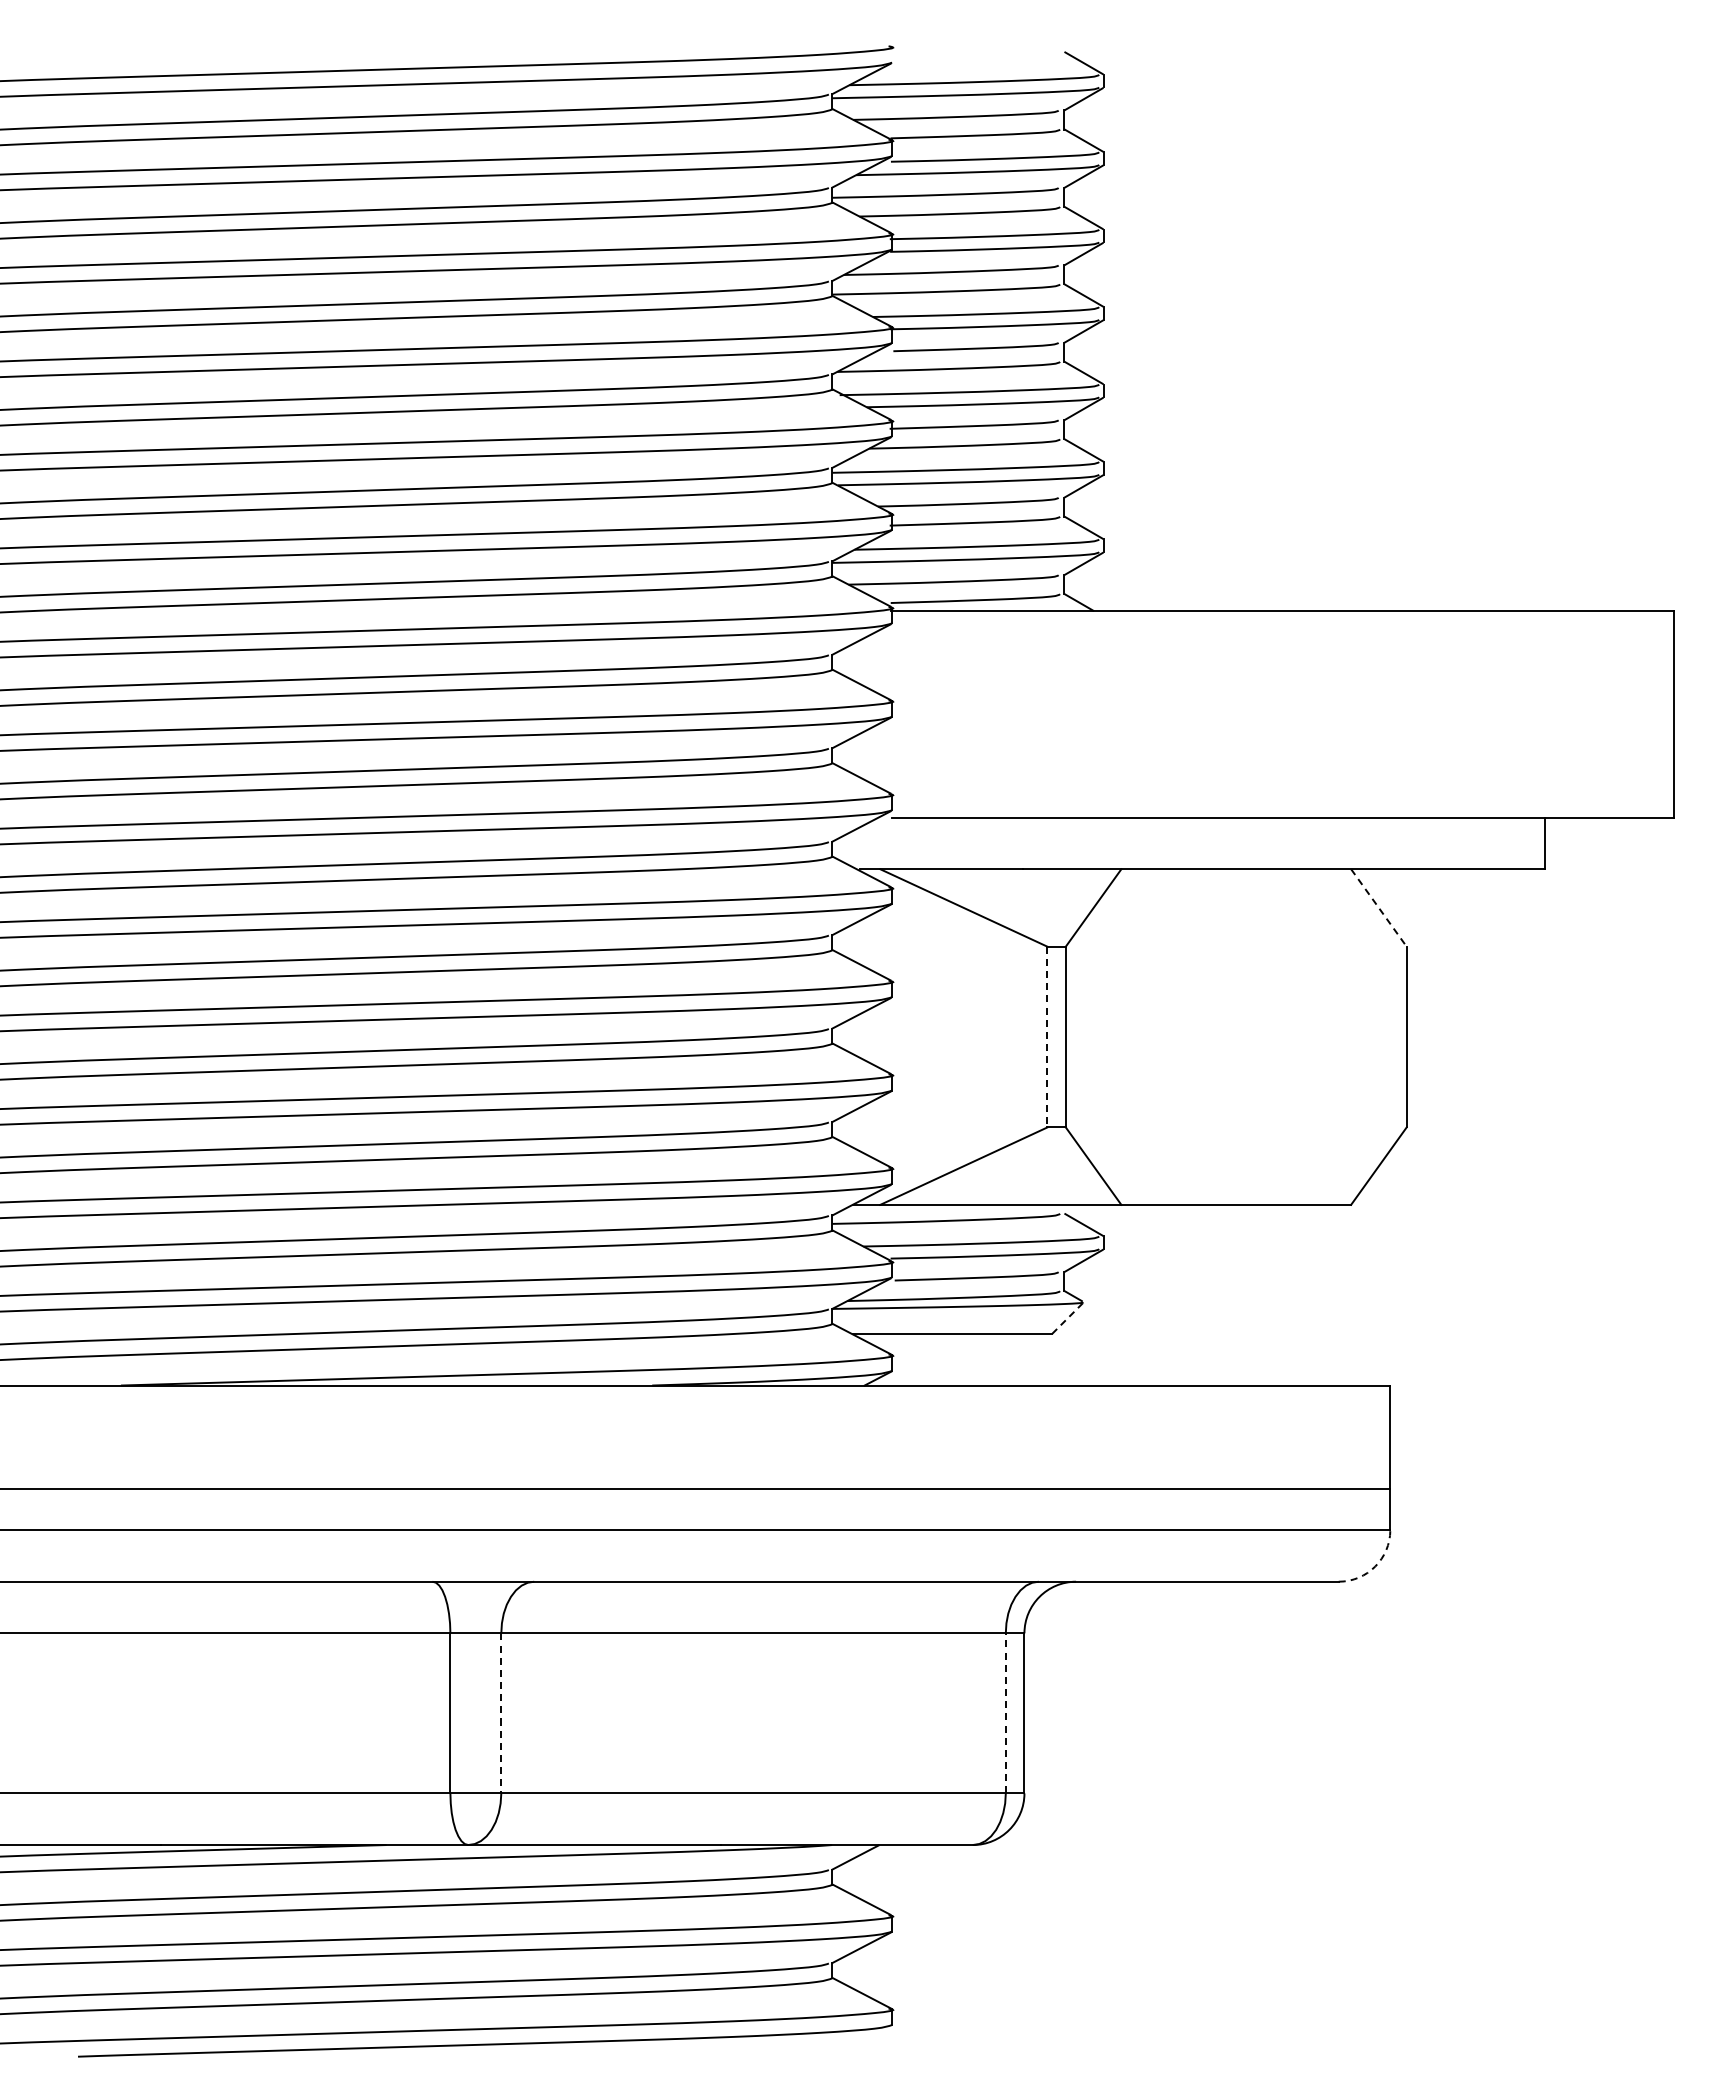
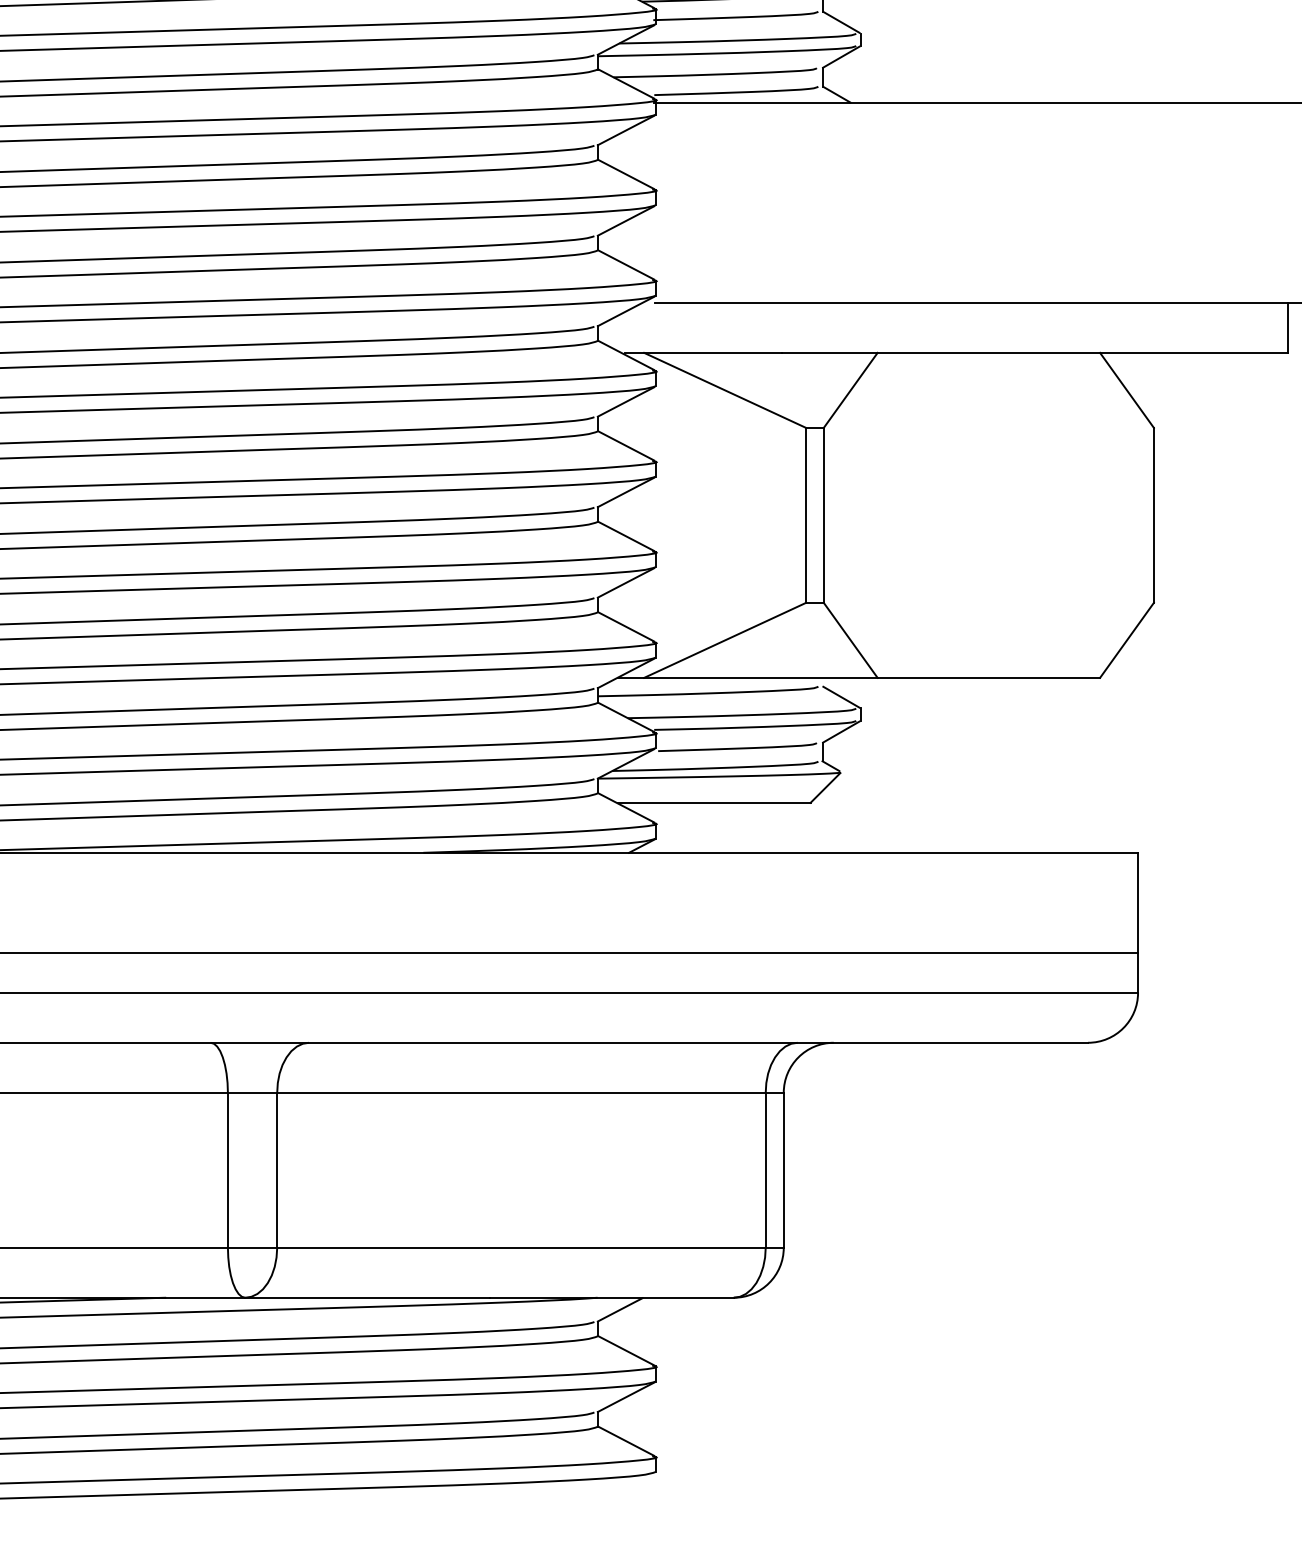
line: (1378, 907) -> (1126, 389), dashed -> solid
line: (1047, 1037) -> (806, 515), dashed -> solid
line: (1067, 1318) -> (825, 787), dashed -> solid
arc: (1375, 1566) -> (1123, 1028), dashed -> solid
line: (1005, 1712) -> (765, 1169), dashed -> solid
line: (501, 1713) -> (277, 1170), dashed -> solid

